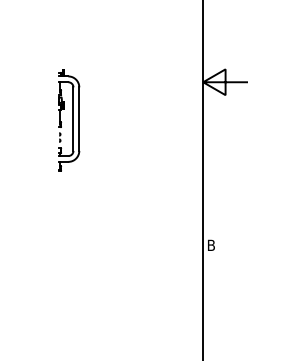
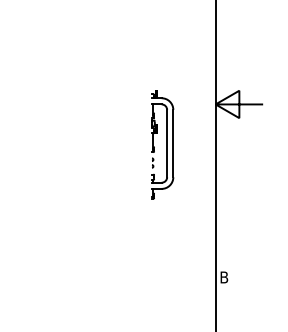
part: (69, 120) -> (162, 145), moved

